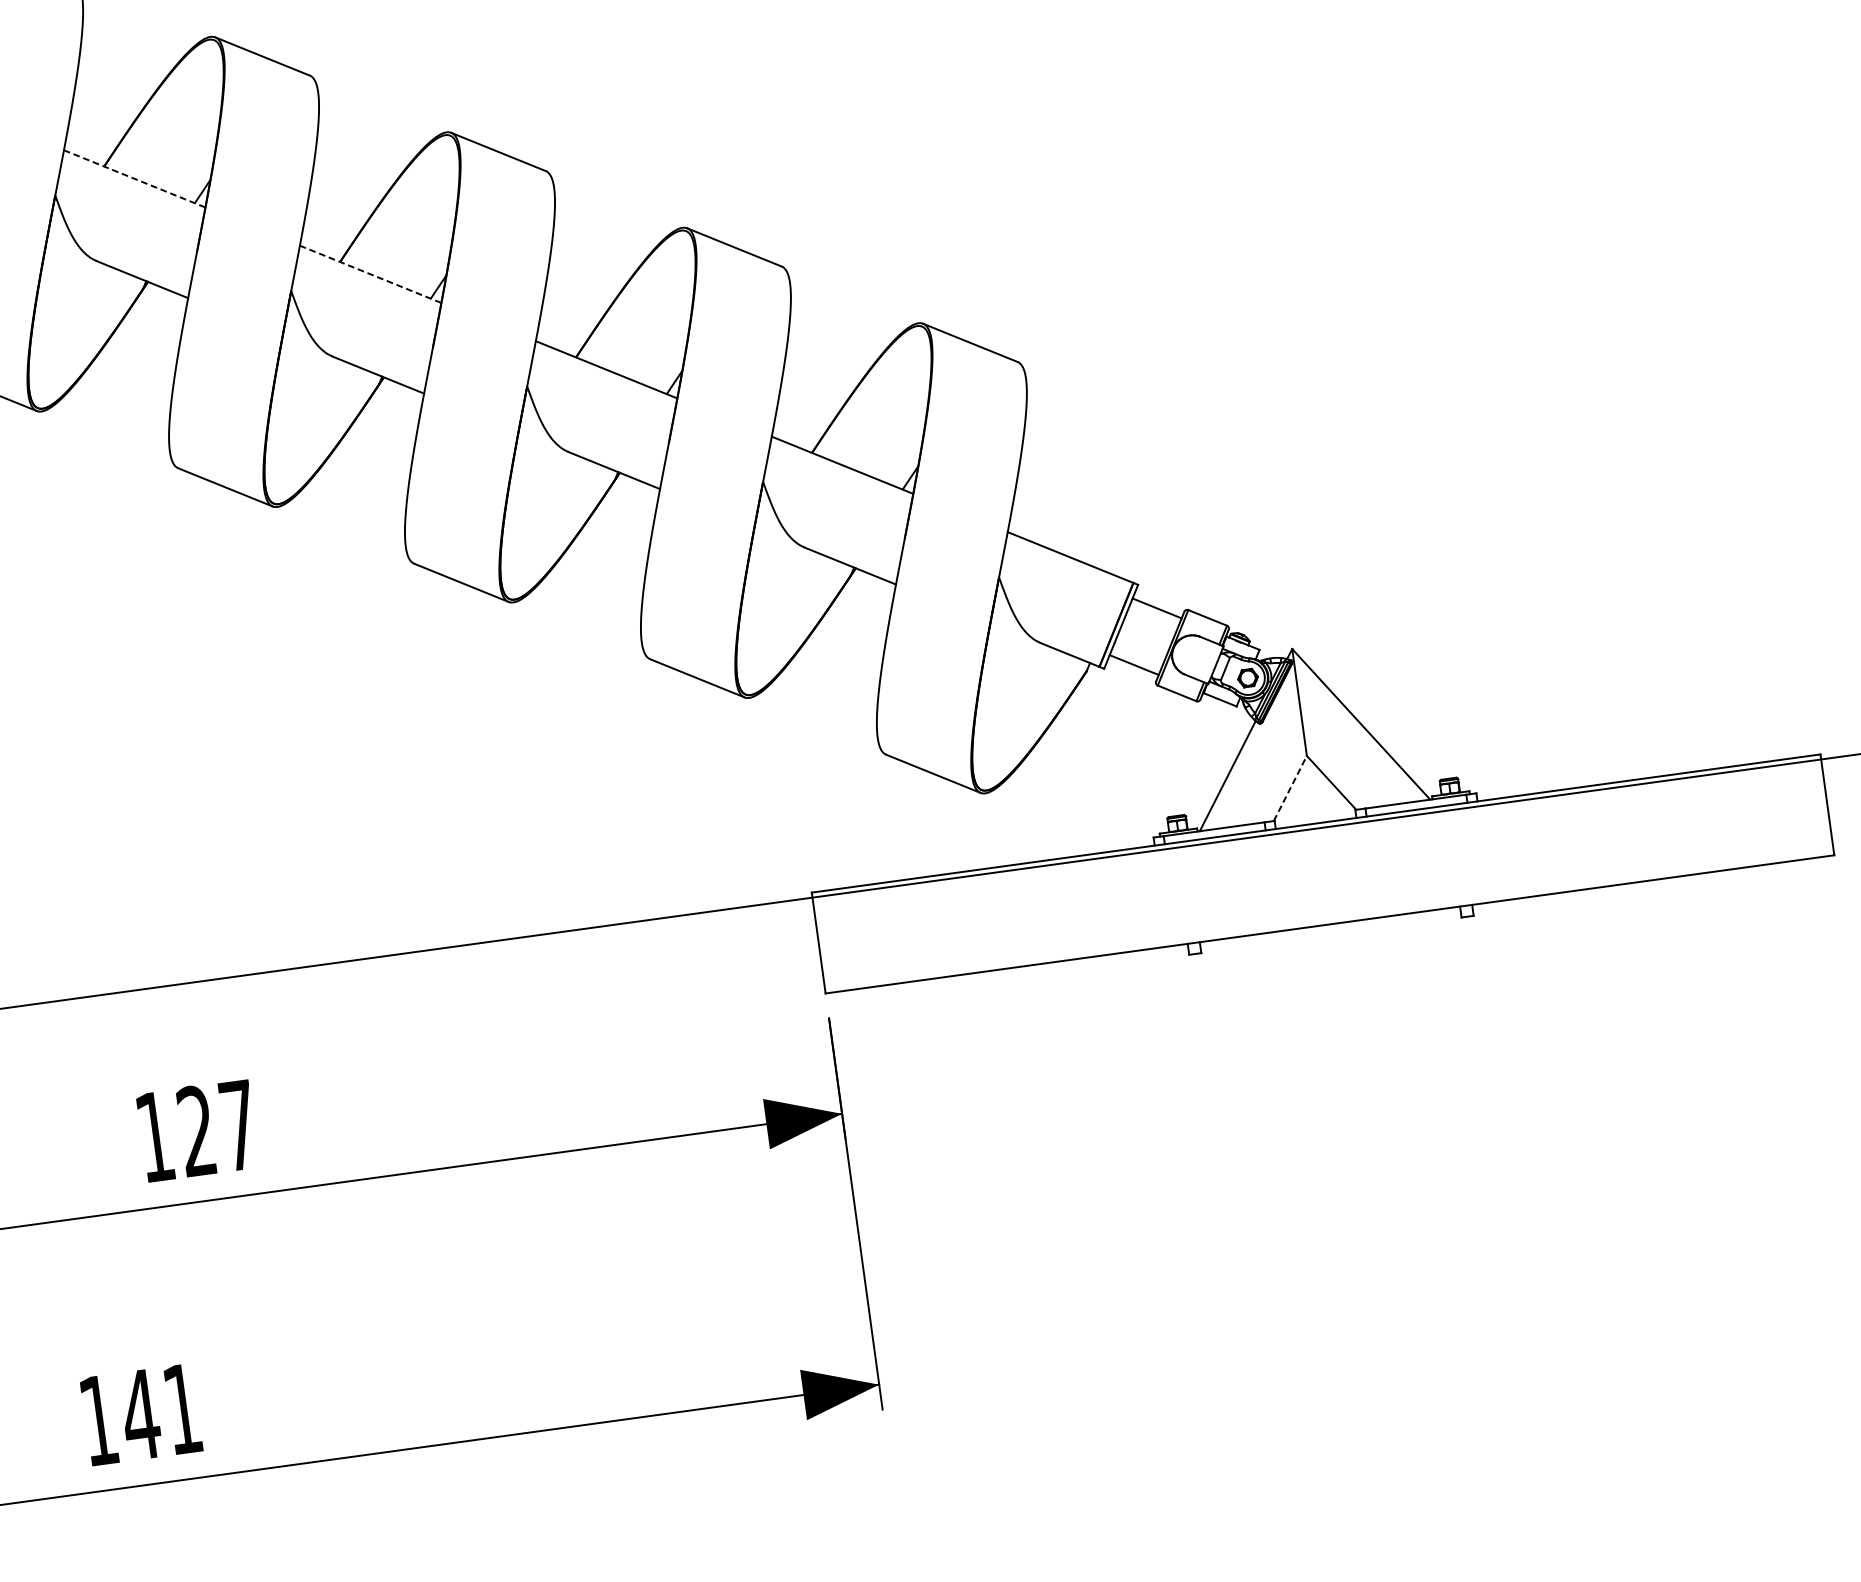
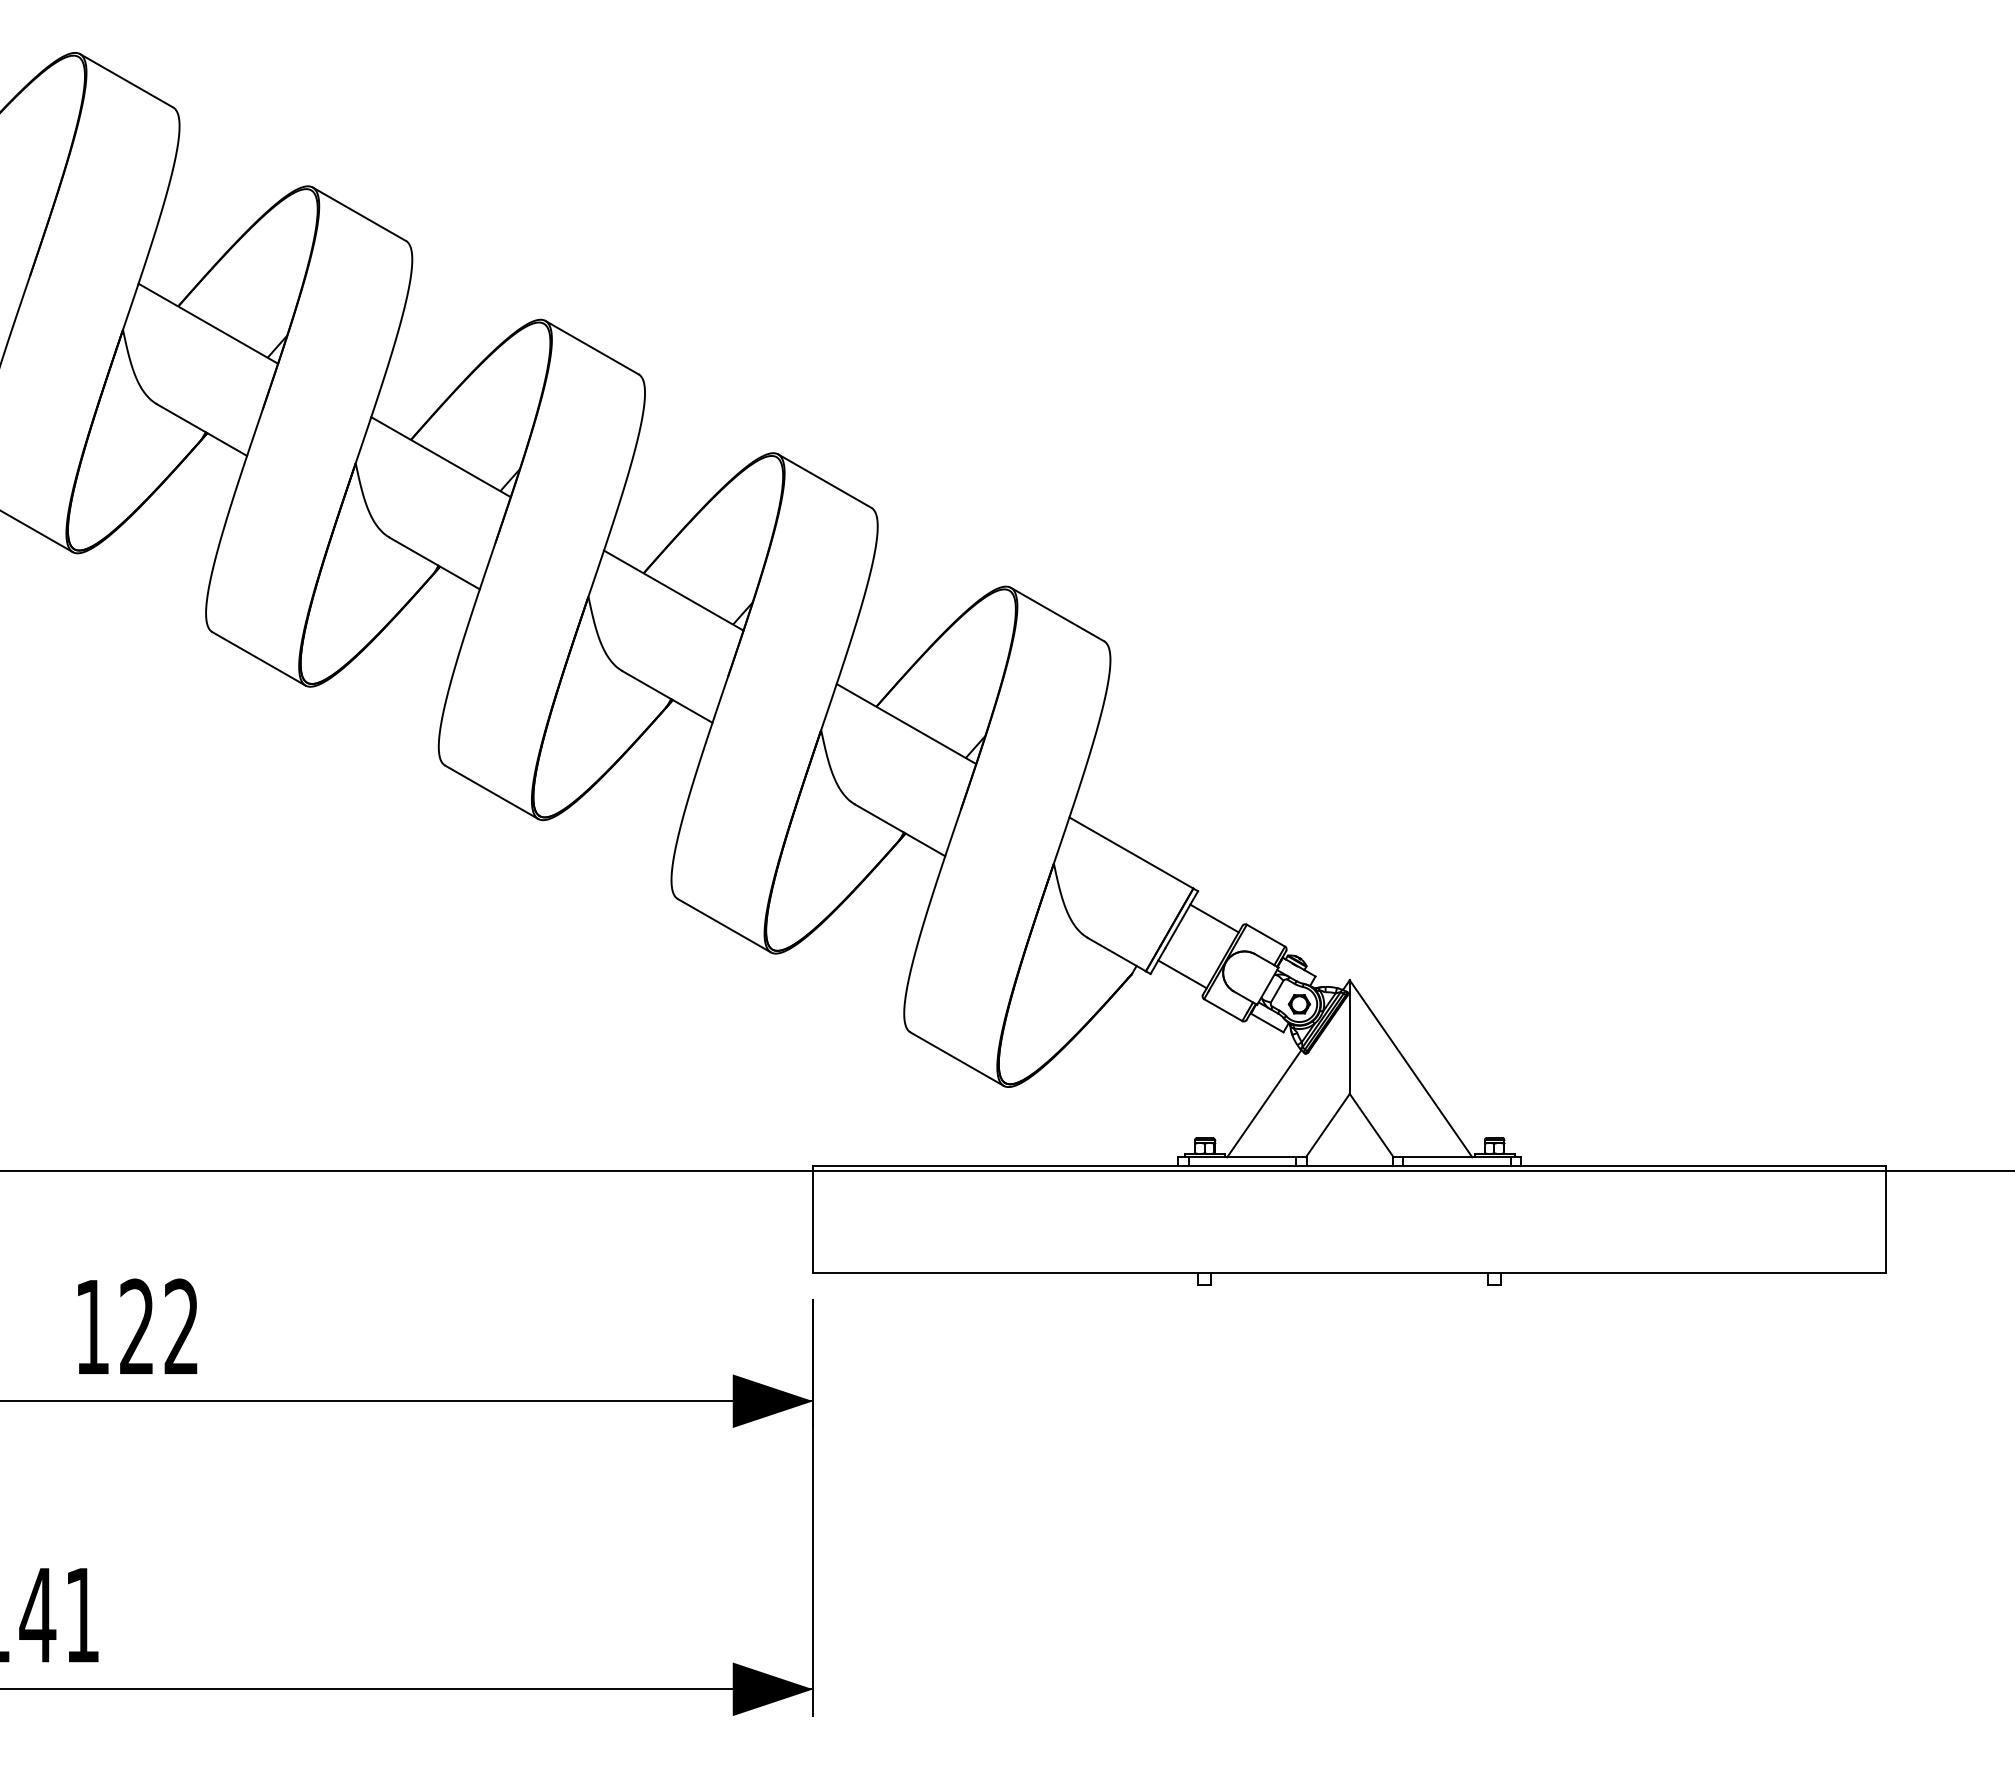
line: (133, 178) -> (207, 323), dashed -> solid
line: (370, 273) -> (440, 456), dashed -> solid
line: (1289, 788) -> (1327, 1125), dashed -> solid
text: (238, 1124) -> (181, 1325), 127 -> 122

